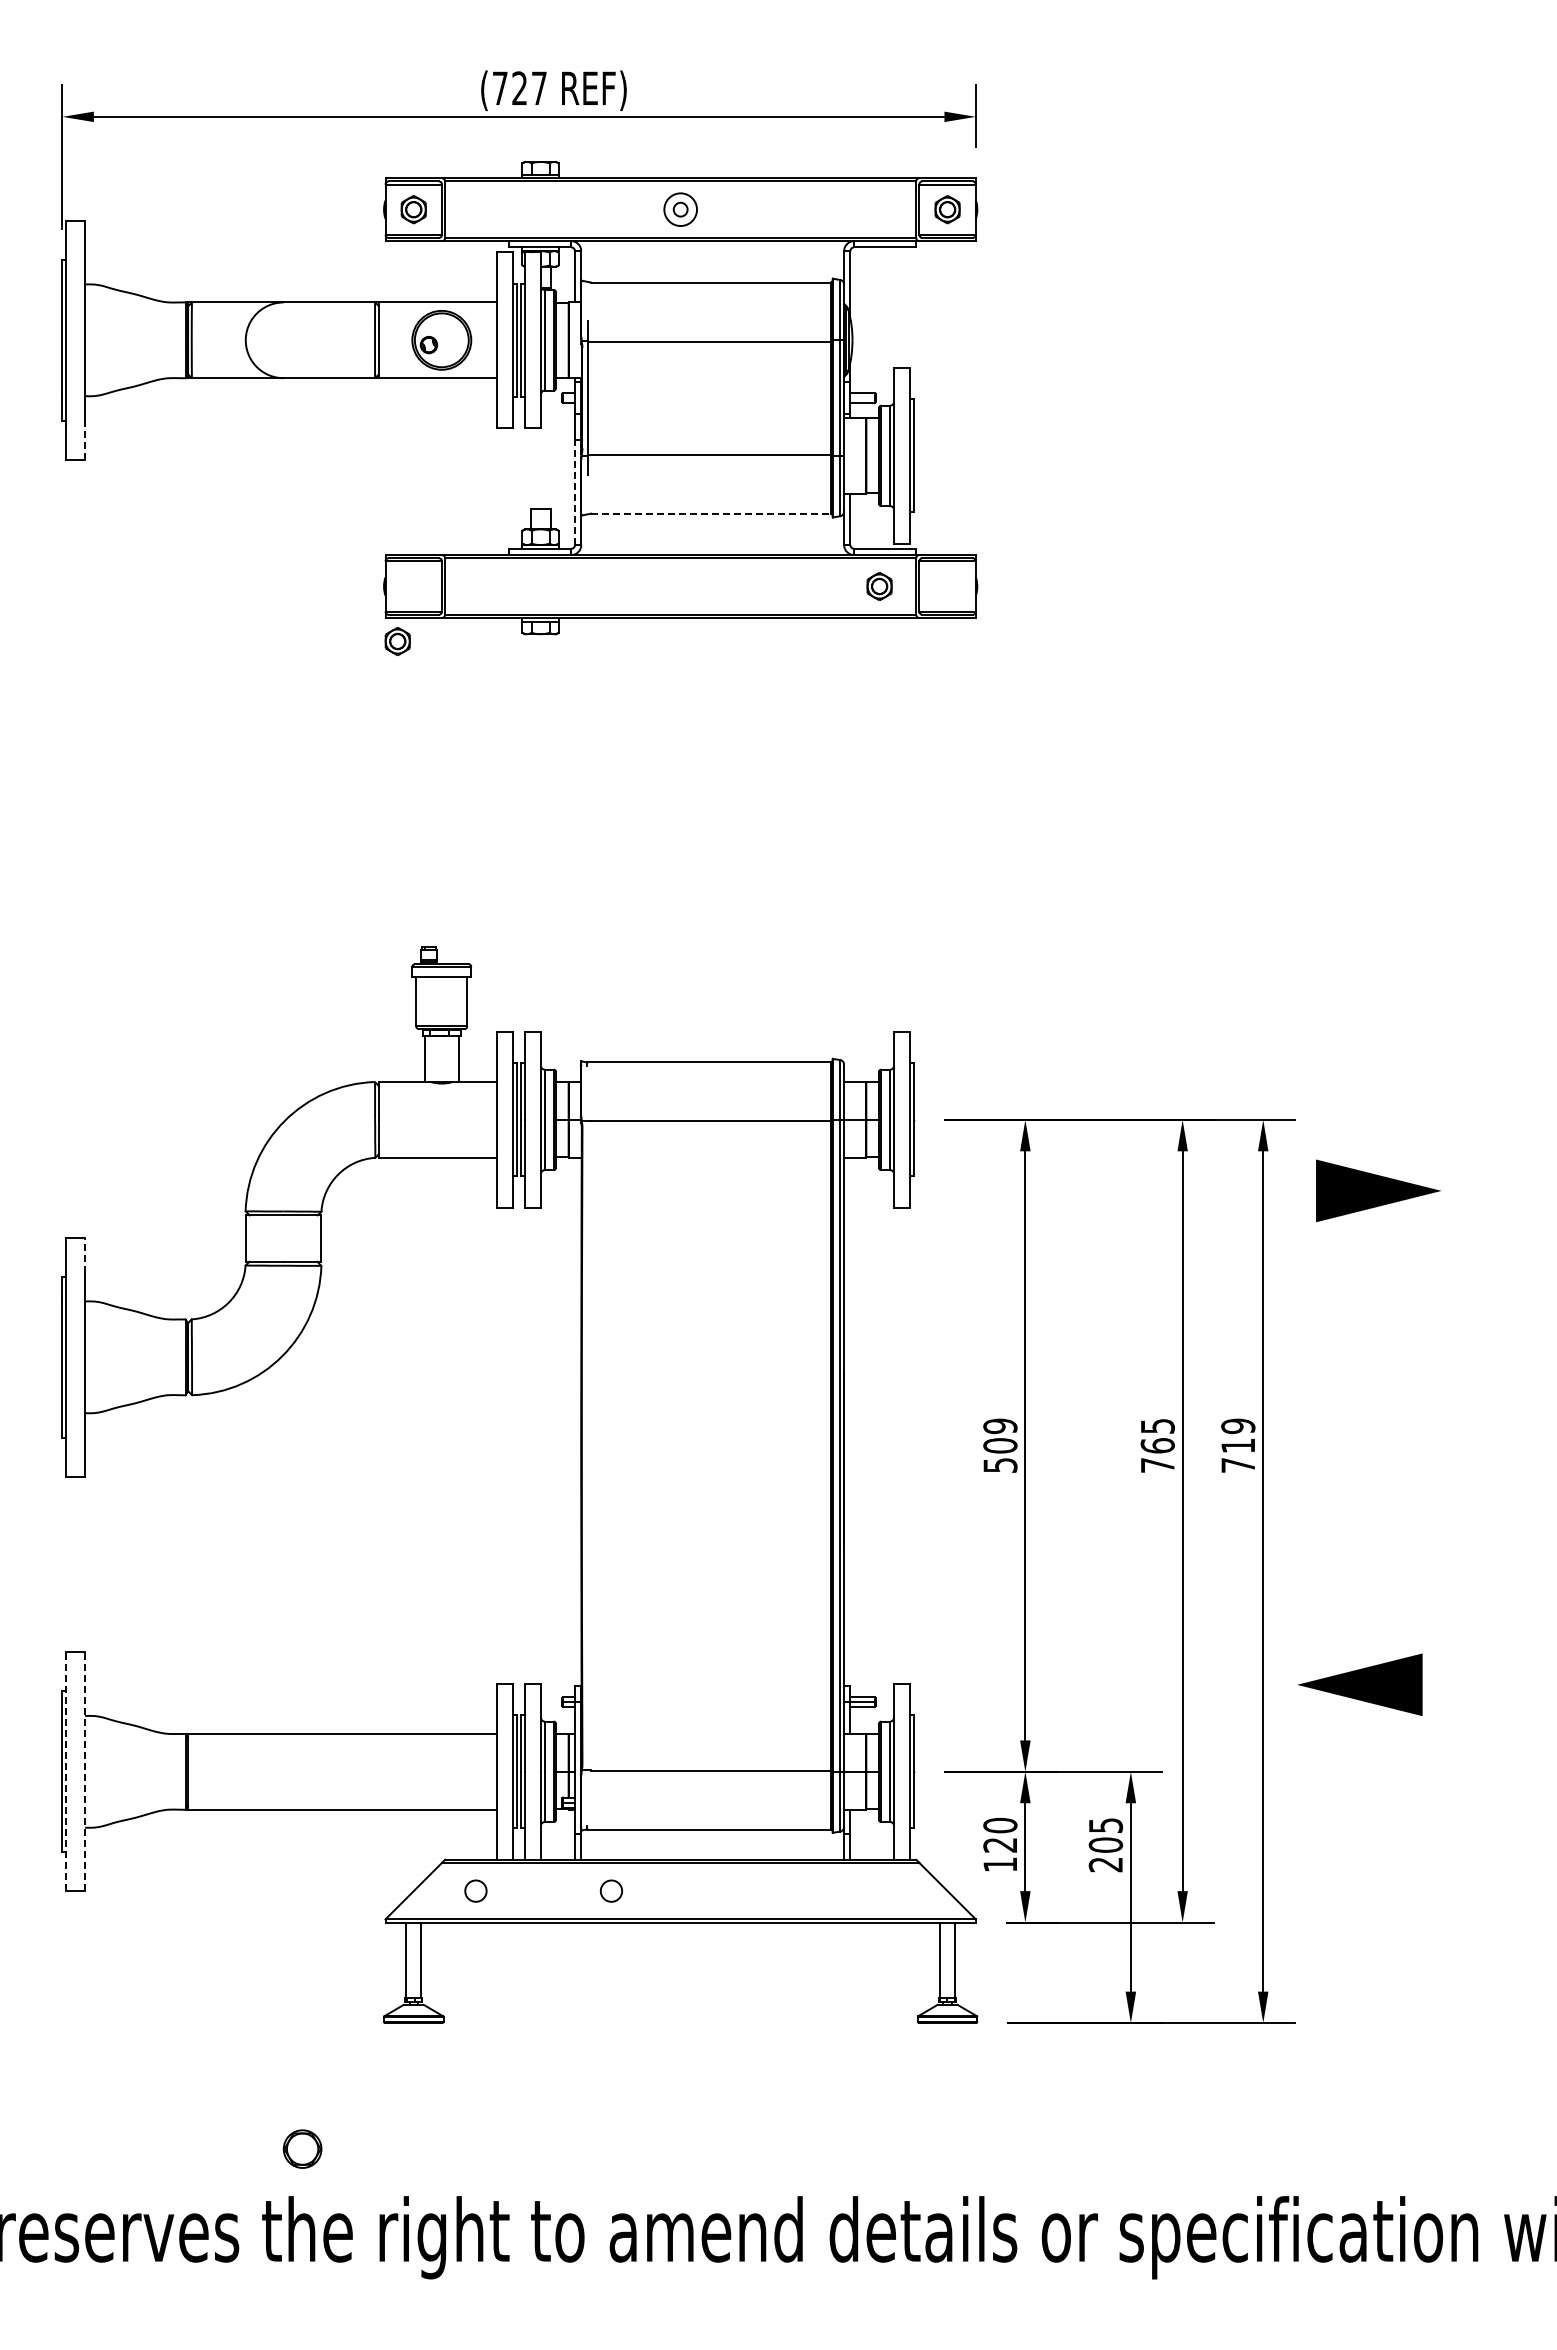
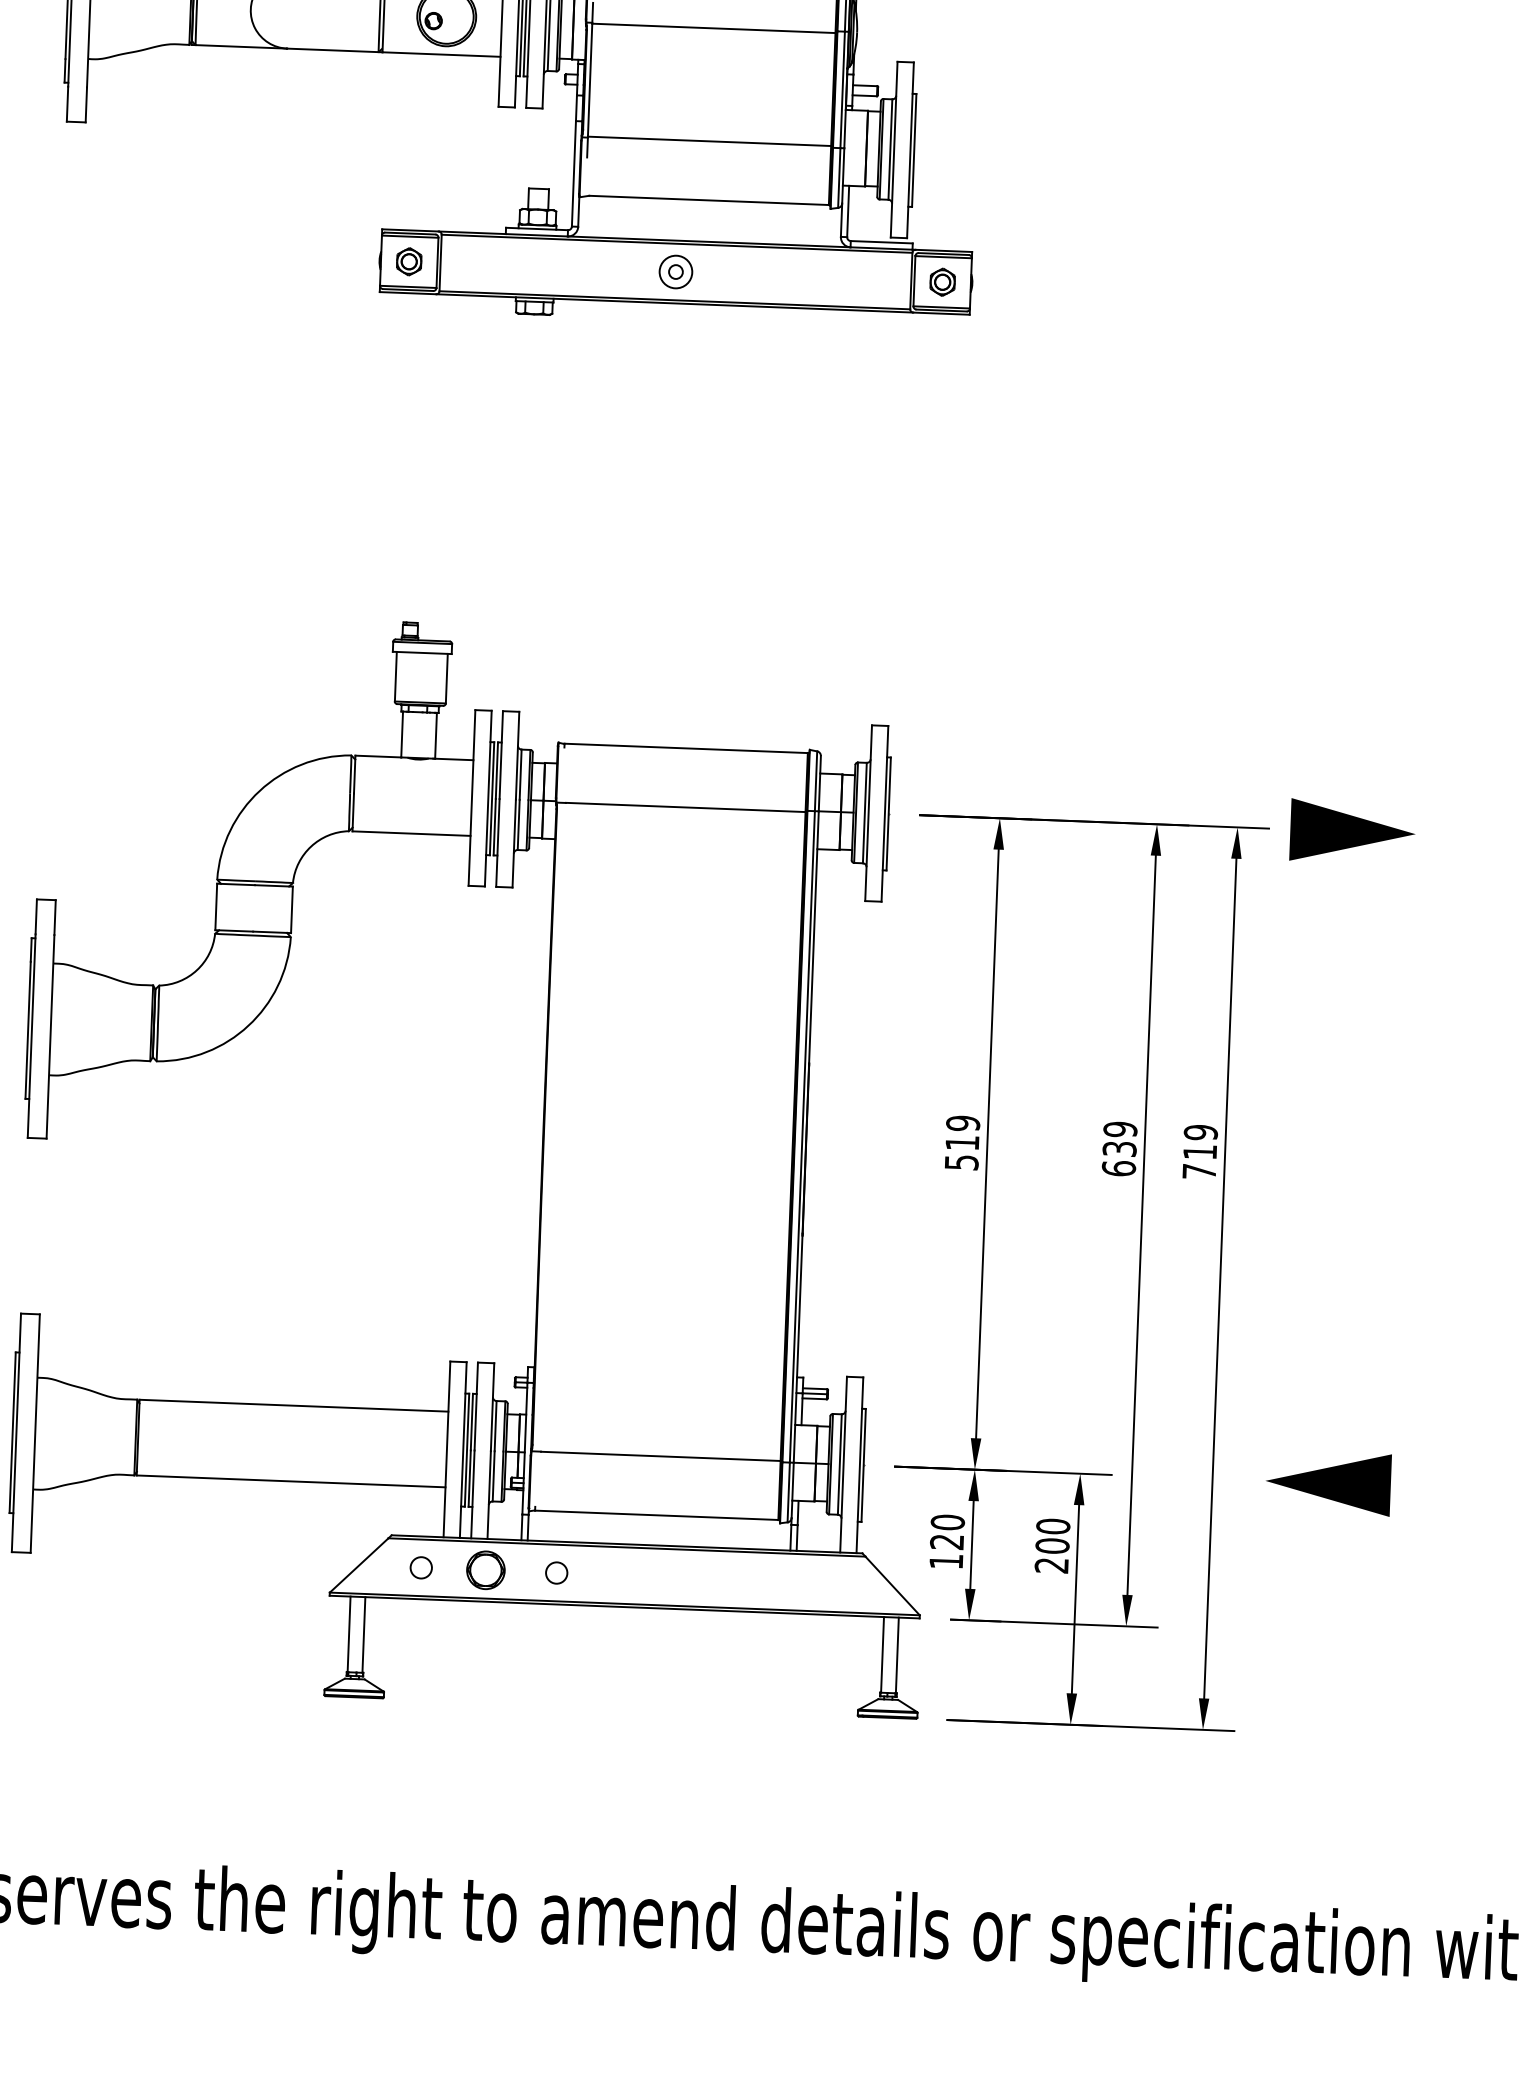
line: (85, 441) -> (86, 104), dashed -> solid
line: (574, 492) -> (573, 174), dashed -> solid
line: (711, 513) -> (709, 200), dashed -> solid
part: (680, 586) -> (675, 272), added
part: (879, 586) -> (942, 282), moved
part: (397, 641) -> (408, 261), moved
line: (1378, 1190) -> (1352, 831), moved
line: (85, 1254) -> (55, 916), dashed -> solid
text: (1000, 1445) -> (962, 1142), 509 -> 519
text: (1157, 1445) -> (1119, 1148), 765 -> 639
line: (1359, 1684) -> (1327, 1482), moved
line: (66, 1771) -> (16, 1432), dashed -> solid
line: (85, 1771) -> (35, 1433), dashed -> solid
text: (1105, 1825) -> (1052, 1526), 205 -> 200
part: (302, 2148) -> (485, 1569), moved

